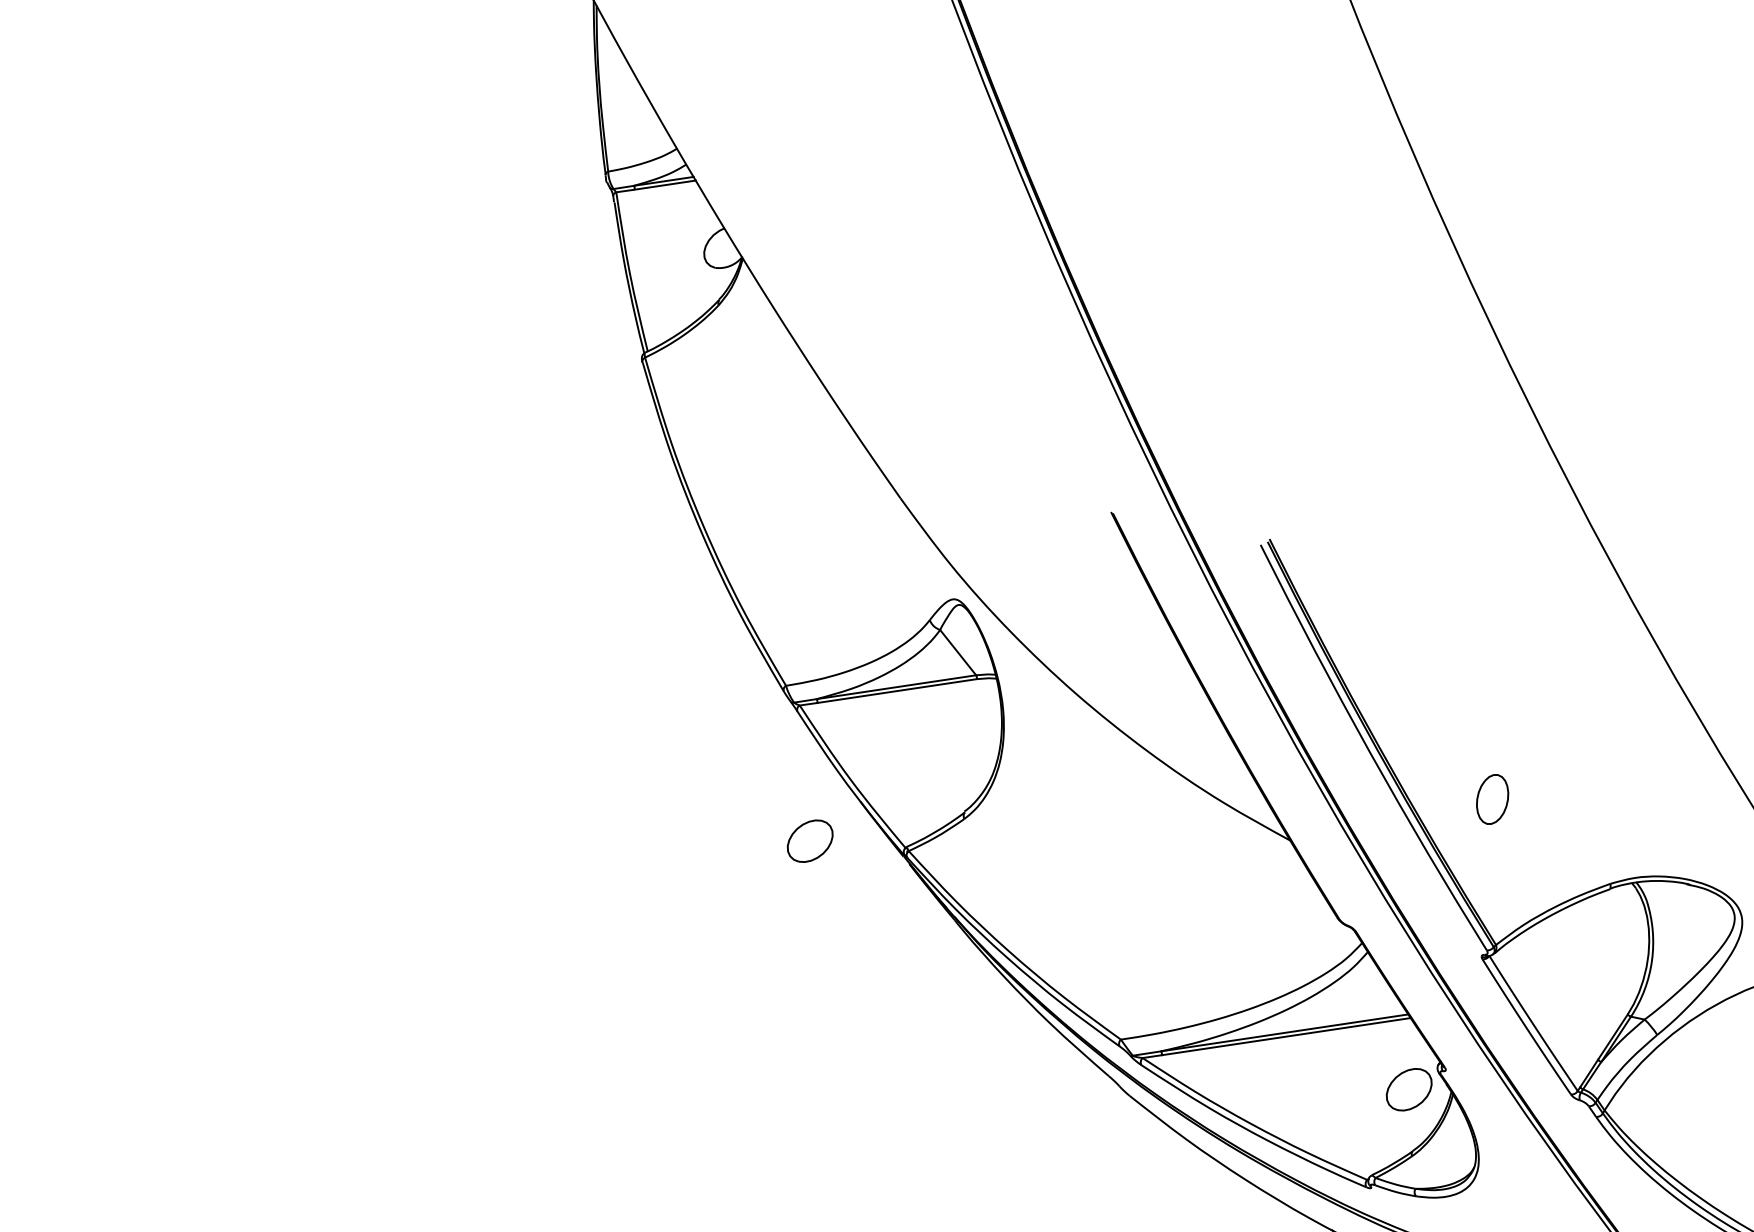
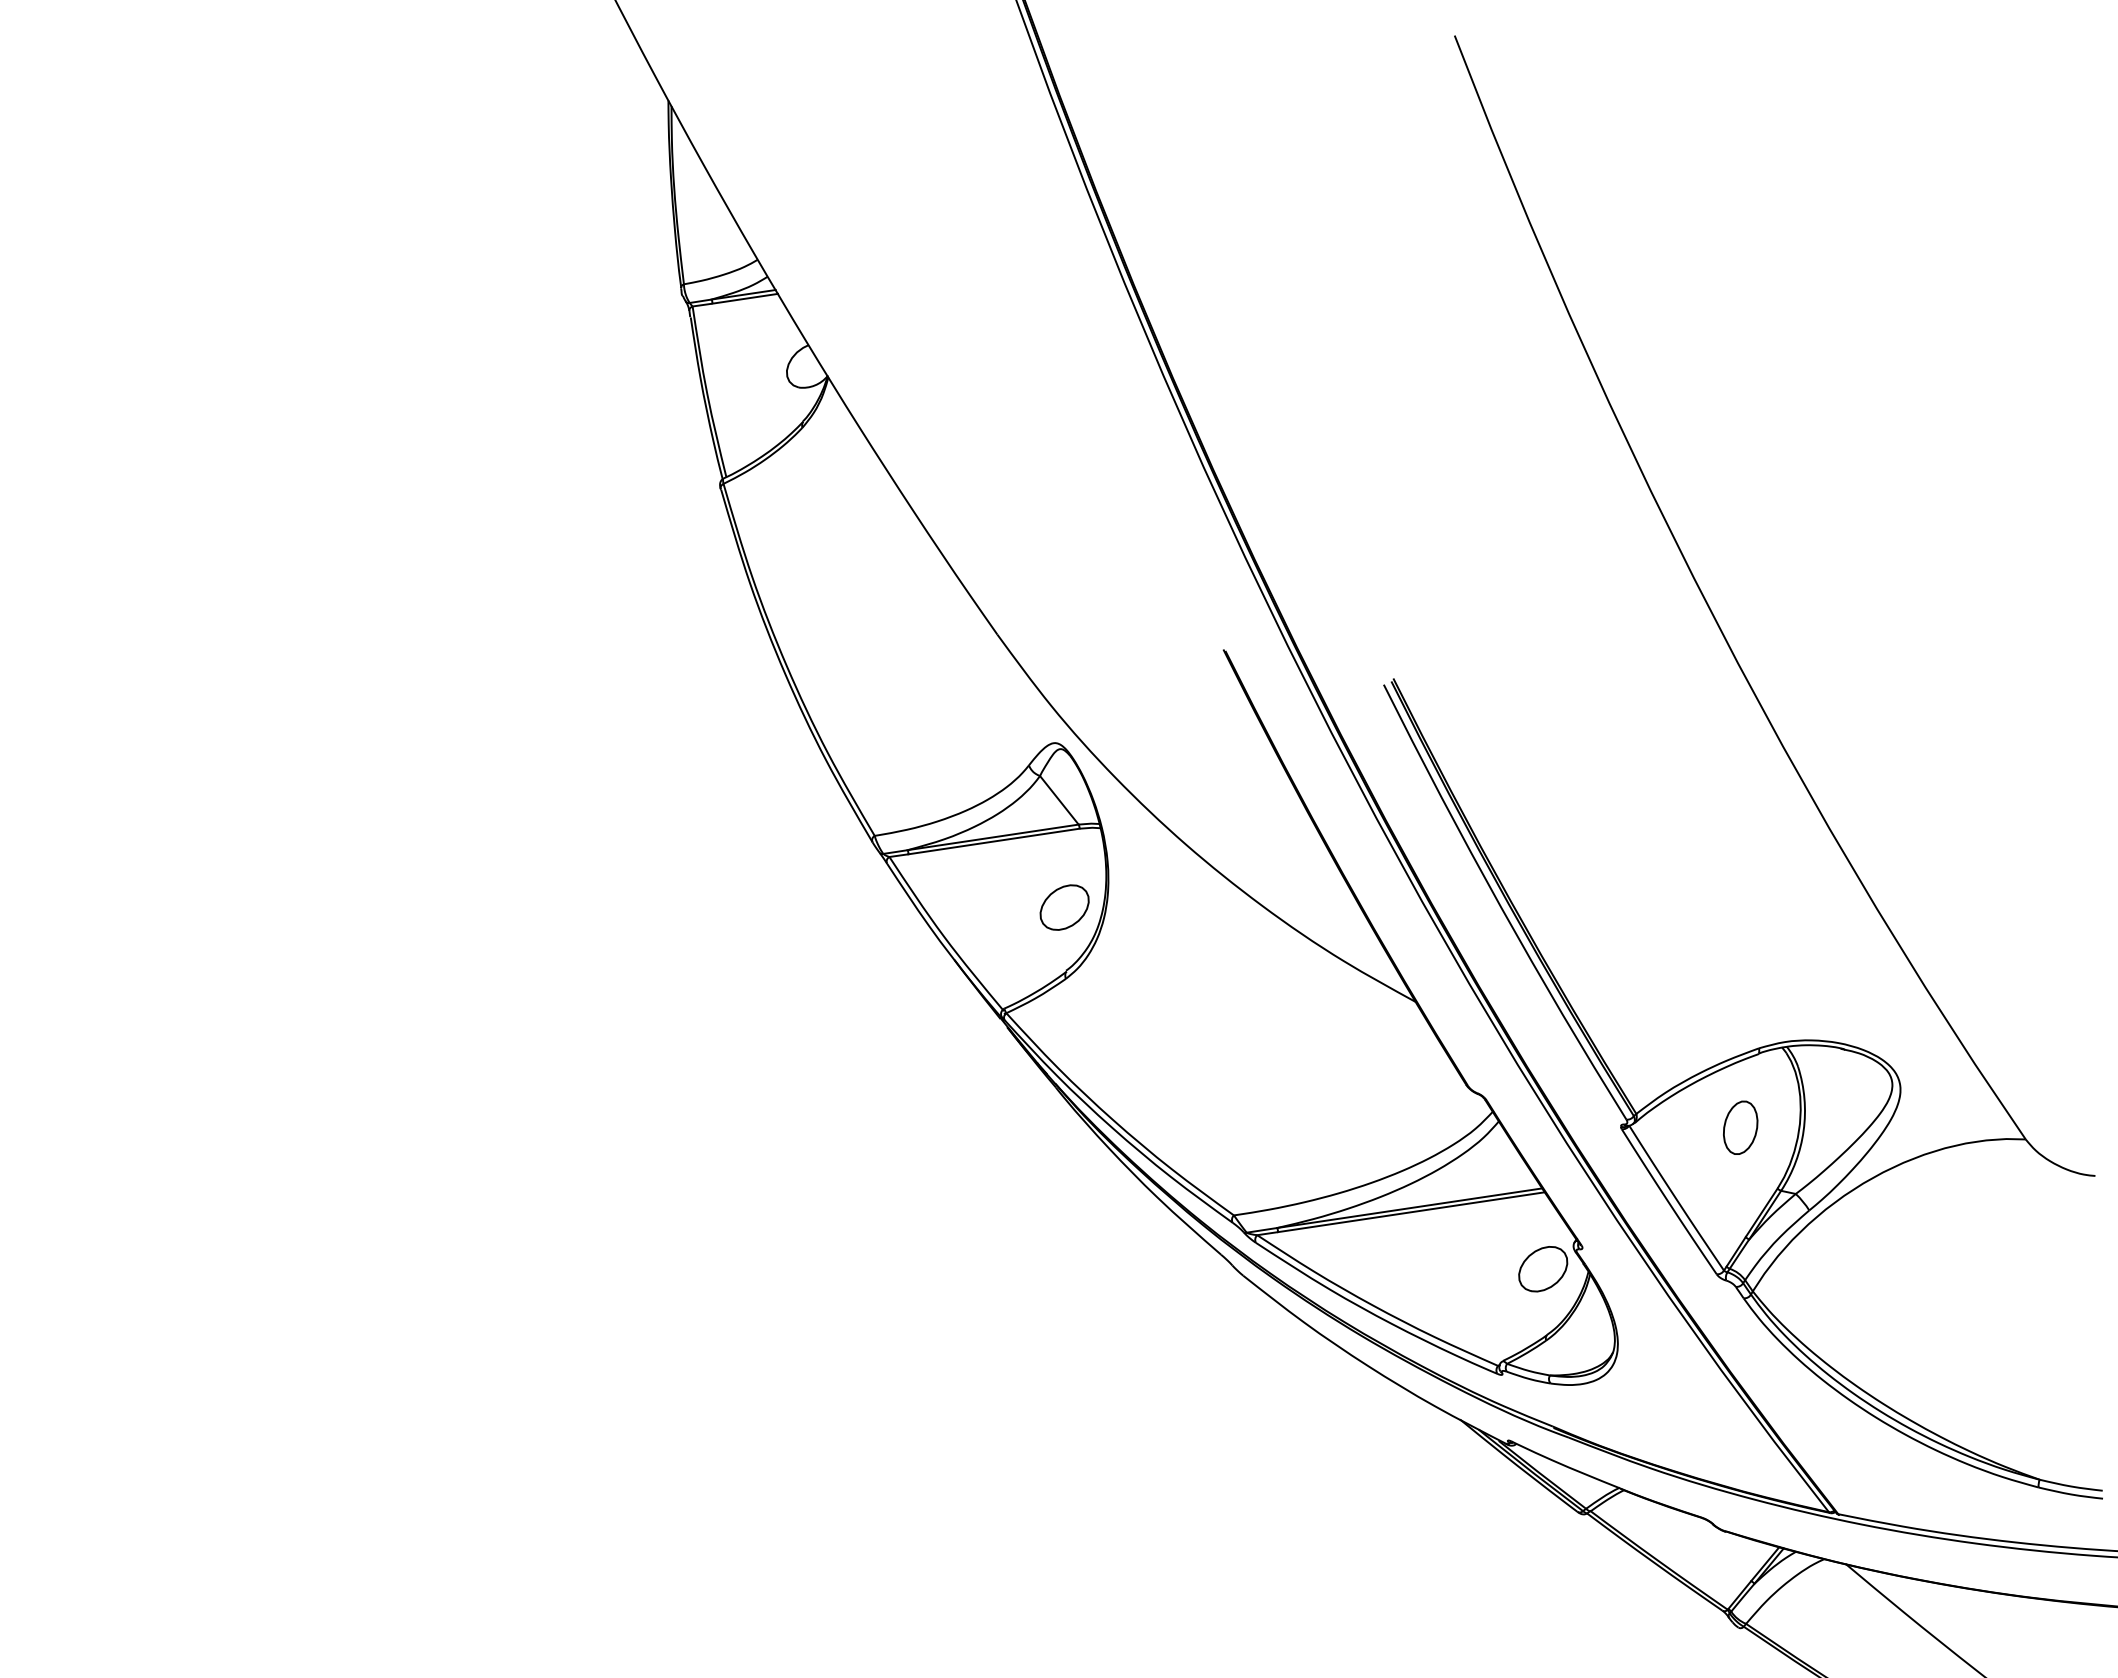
part: (1492, 799) -> (1740, 1127), moved
part: (810, 841) -> (1064, 907), moved

